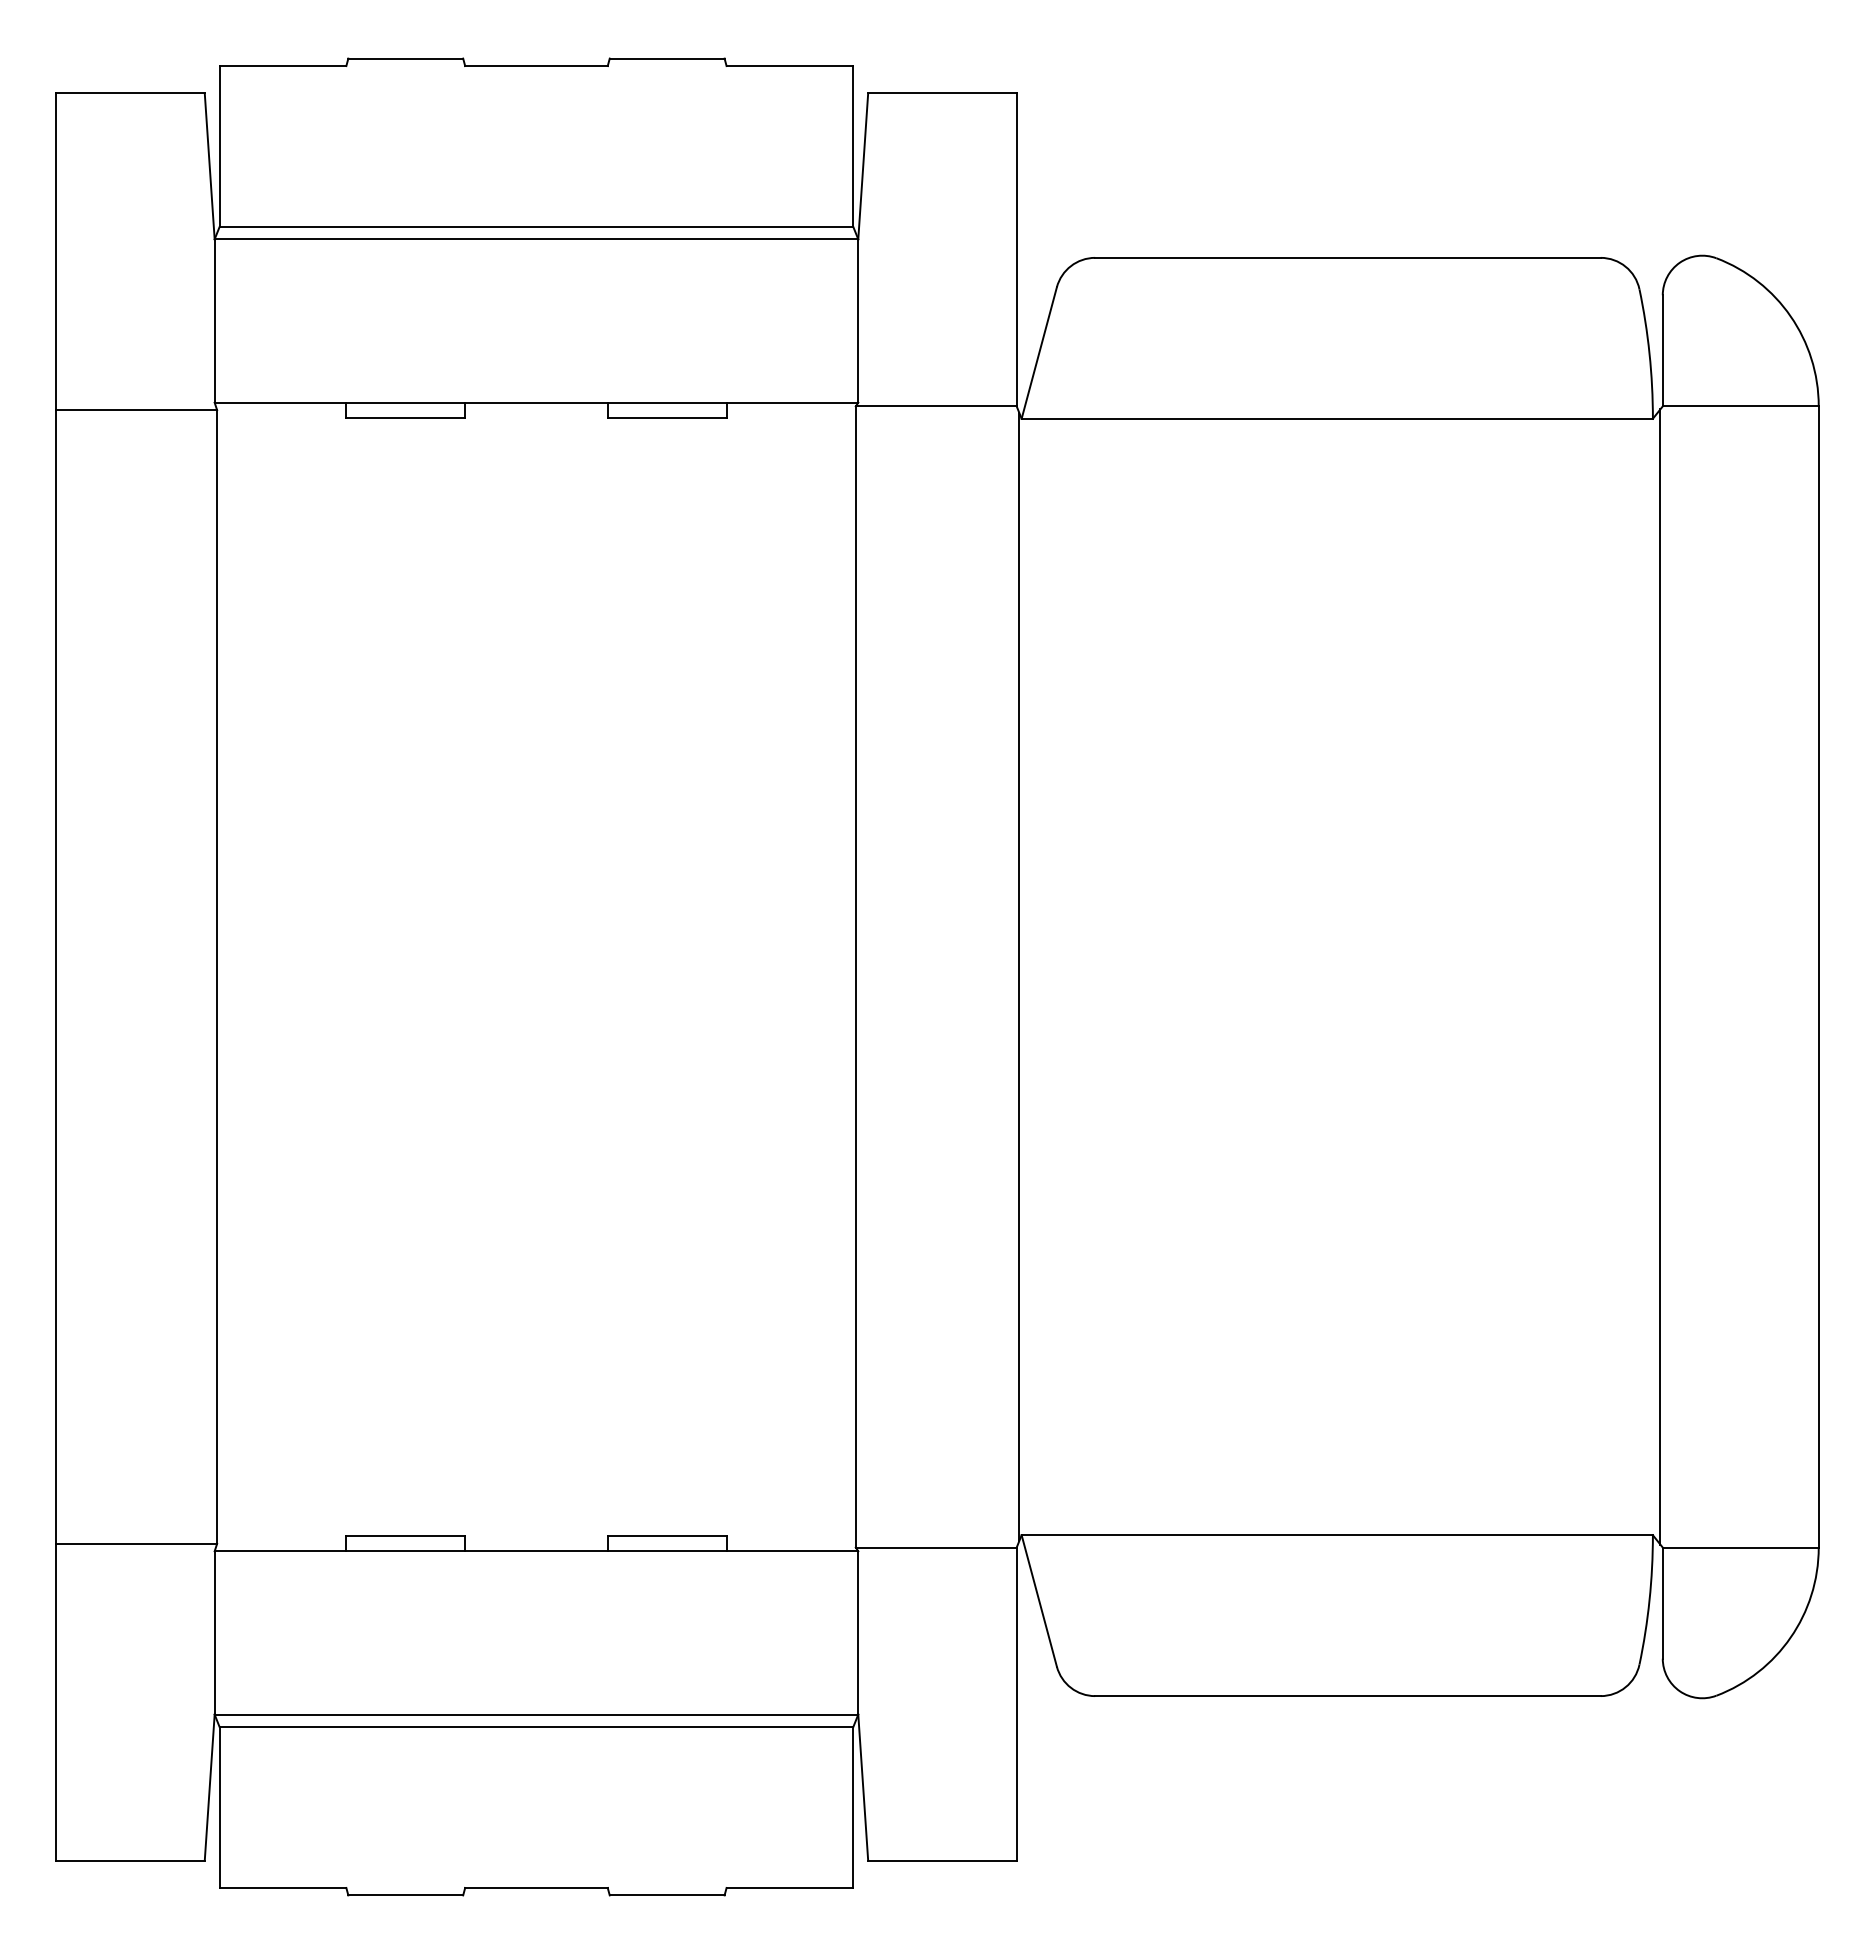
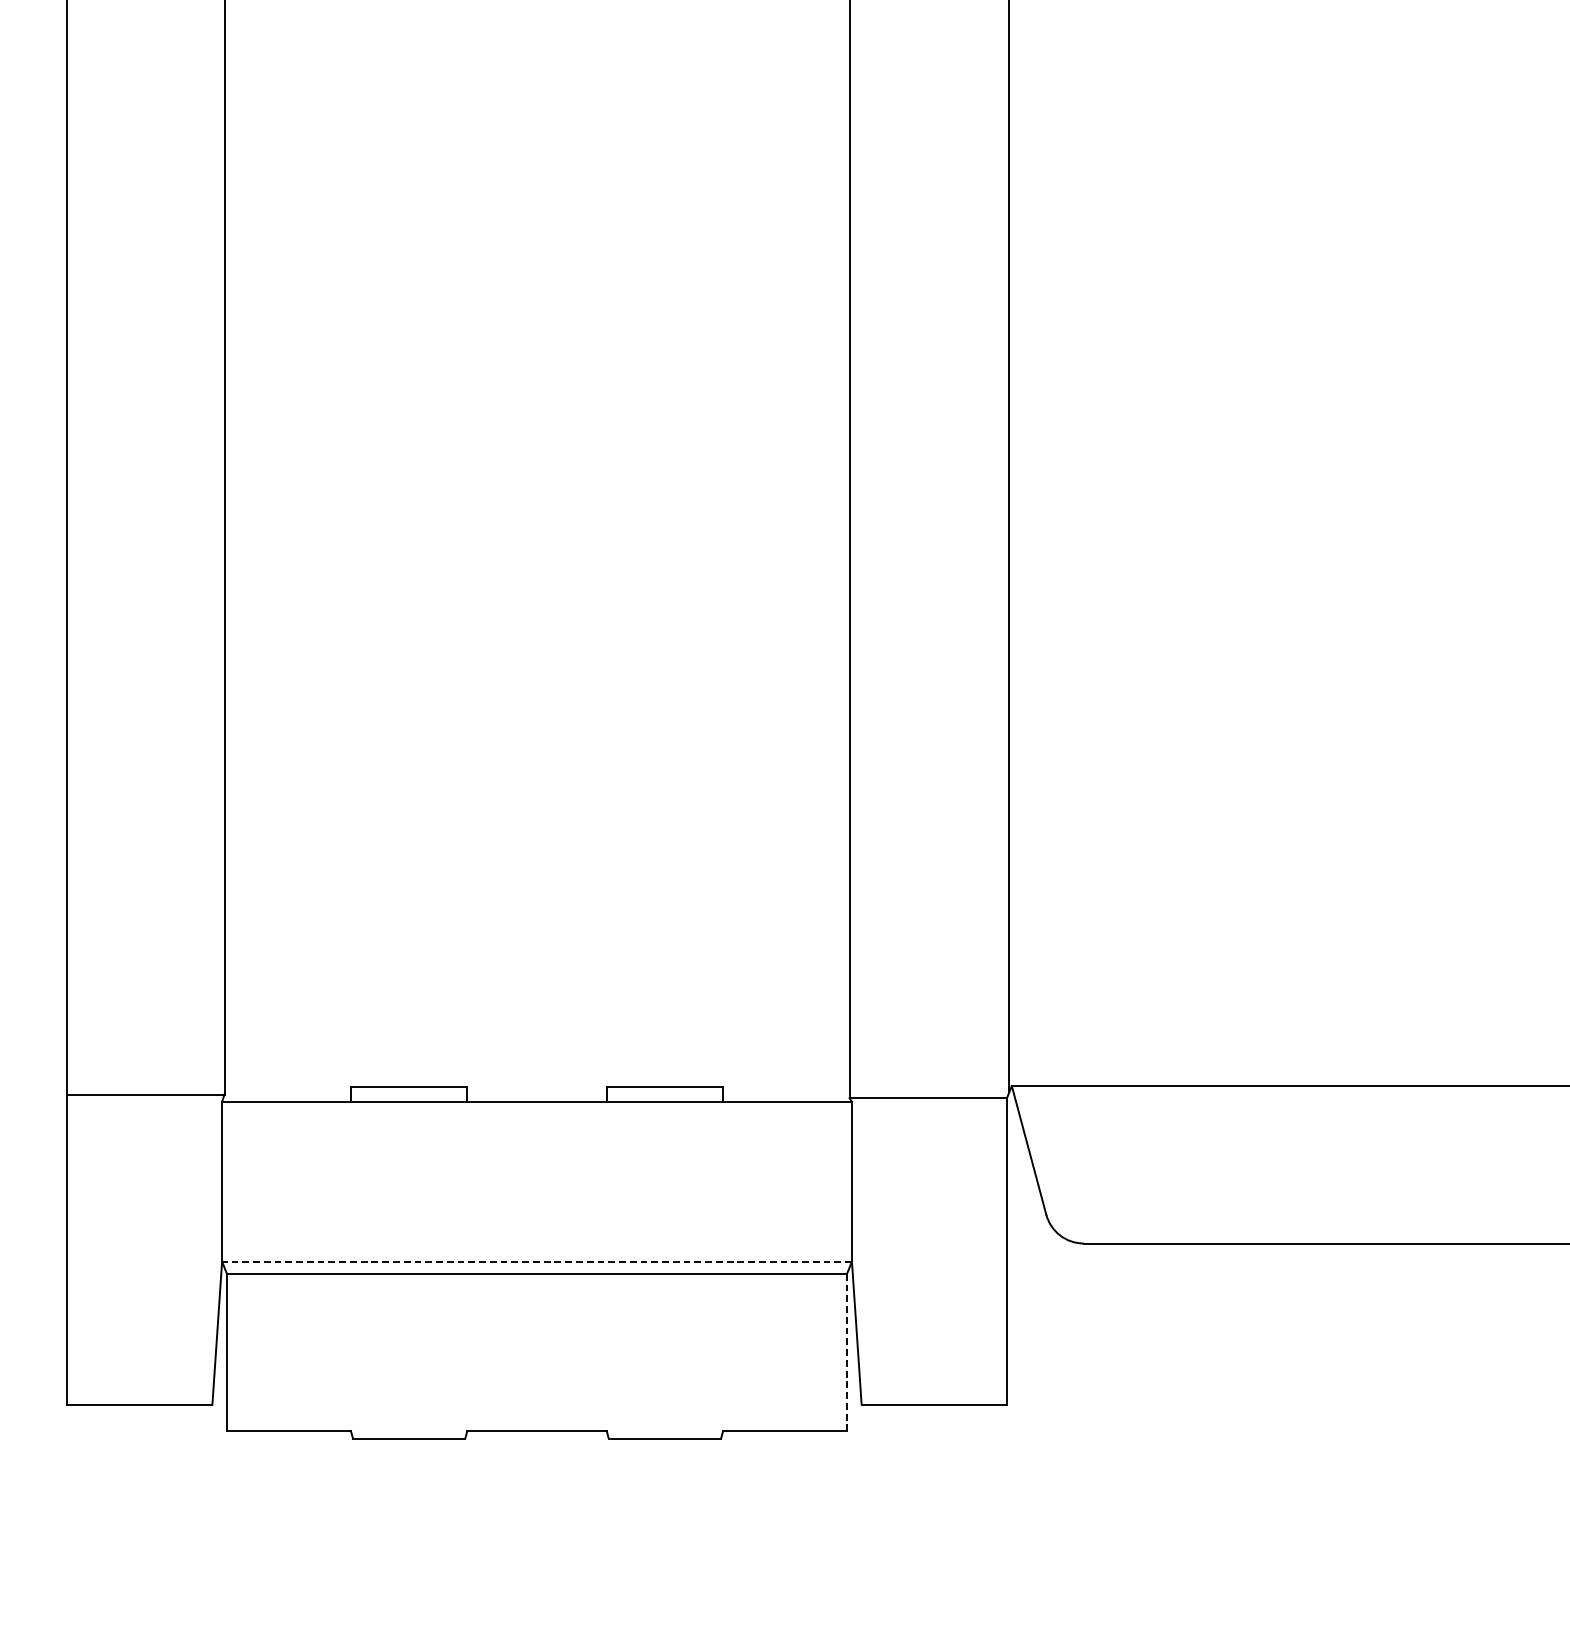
line: (536, 1714) -> (537, 1261), solid -> dashed
line: (853, 1808) -> (847, 1353), solid -> dashed

